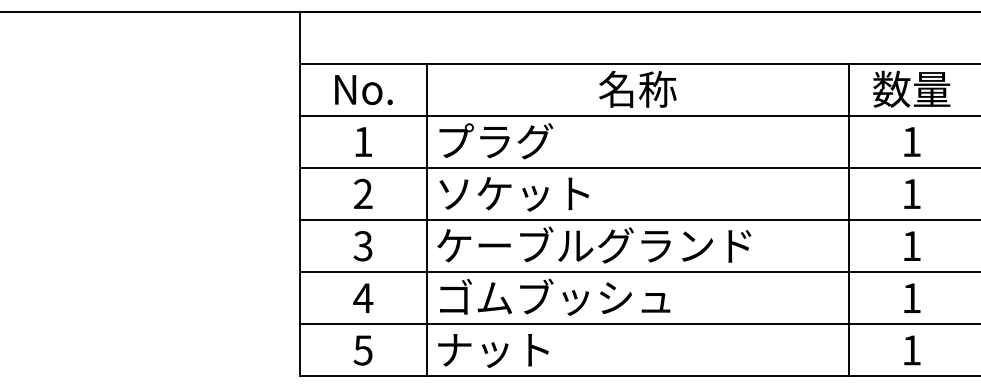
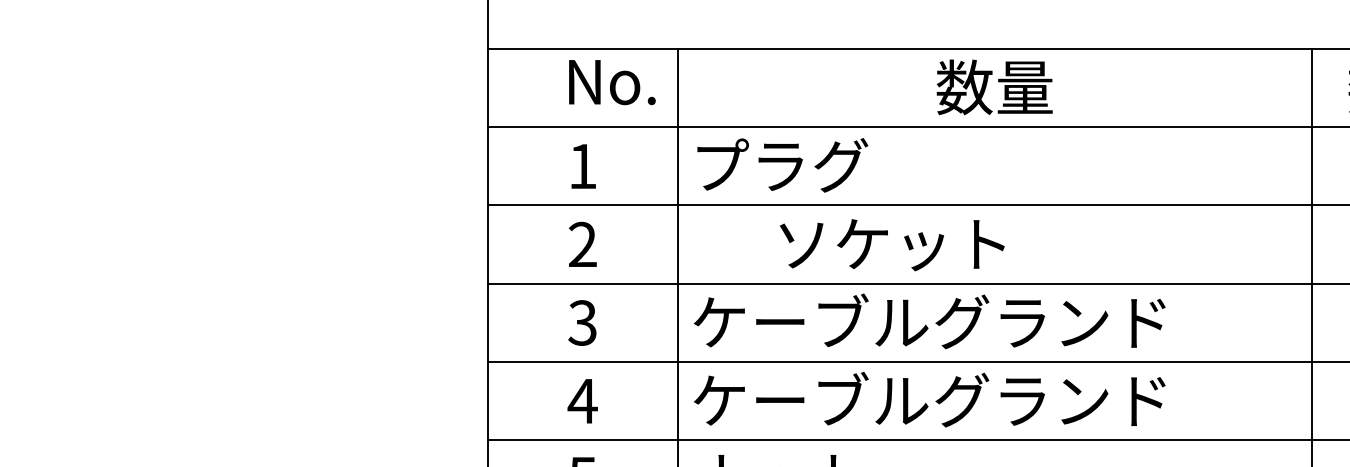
text: (637, 88) -> (994, 86), 名称 -> 数量
text: (363, 90) -> (611, 83), moved
text: (514, 194) -> (892, 245), moved
text: (594, 296) -> (930, 398), ゴムブッシュ -> ケーブルグランド

